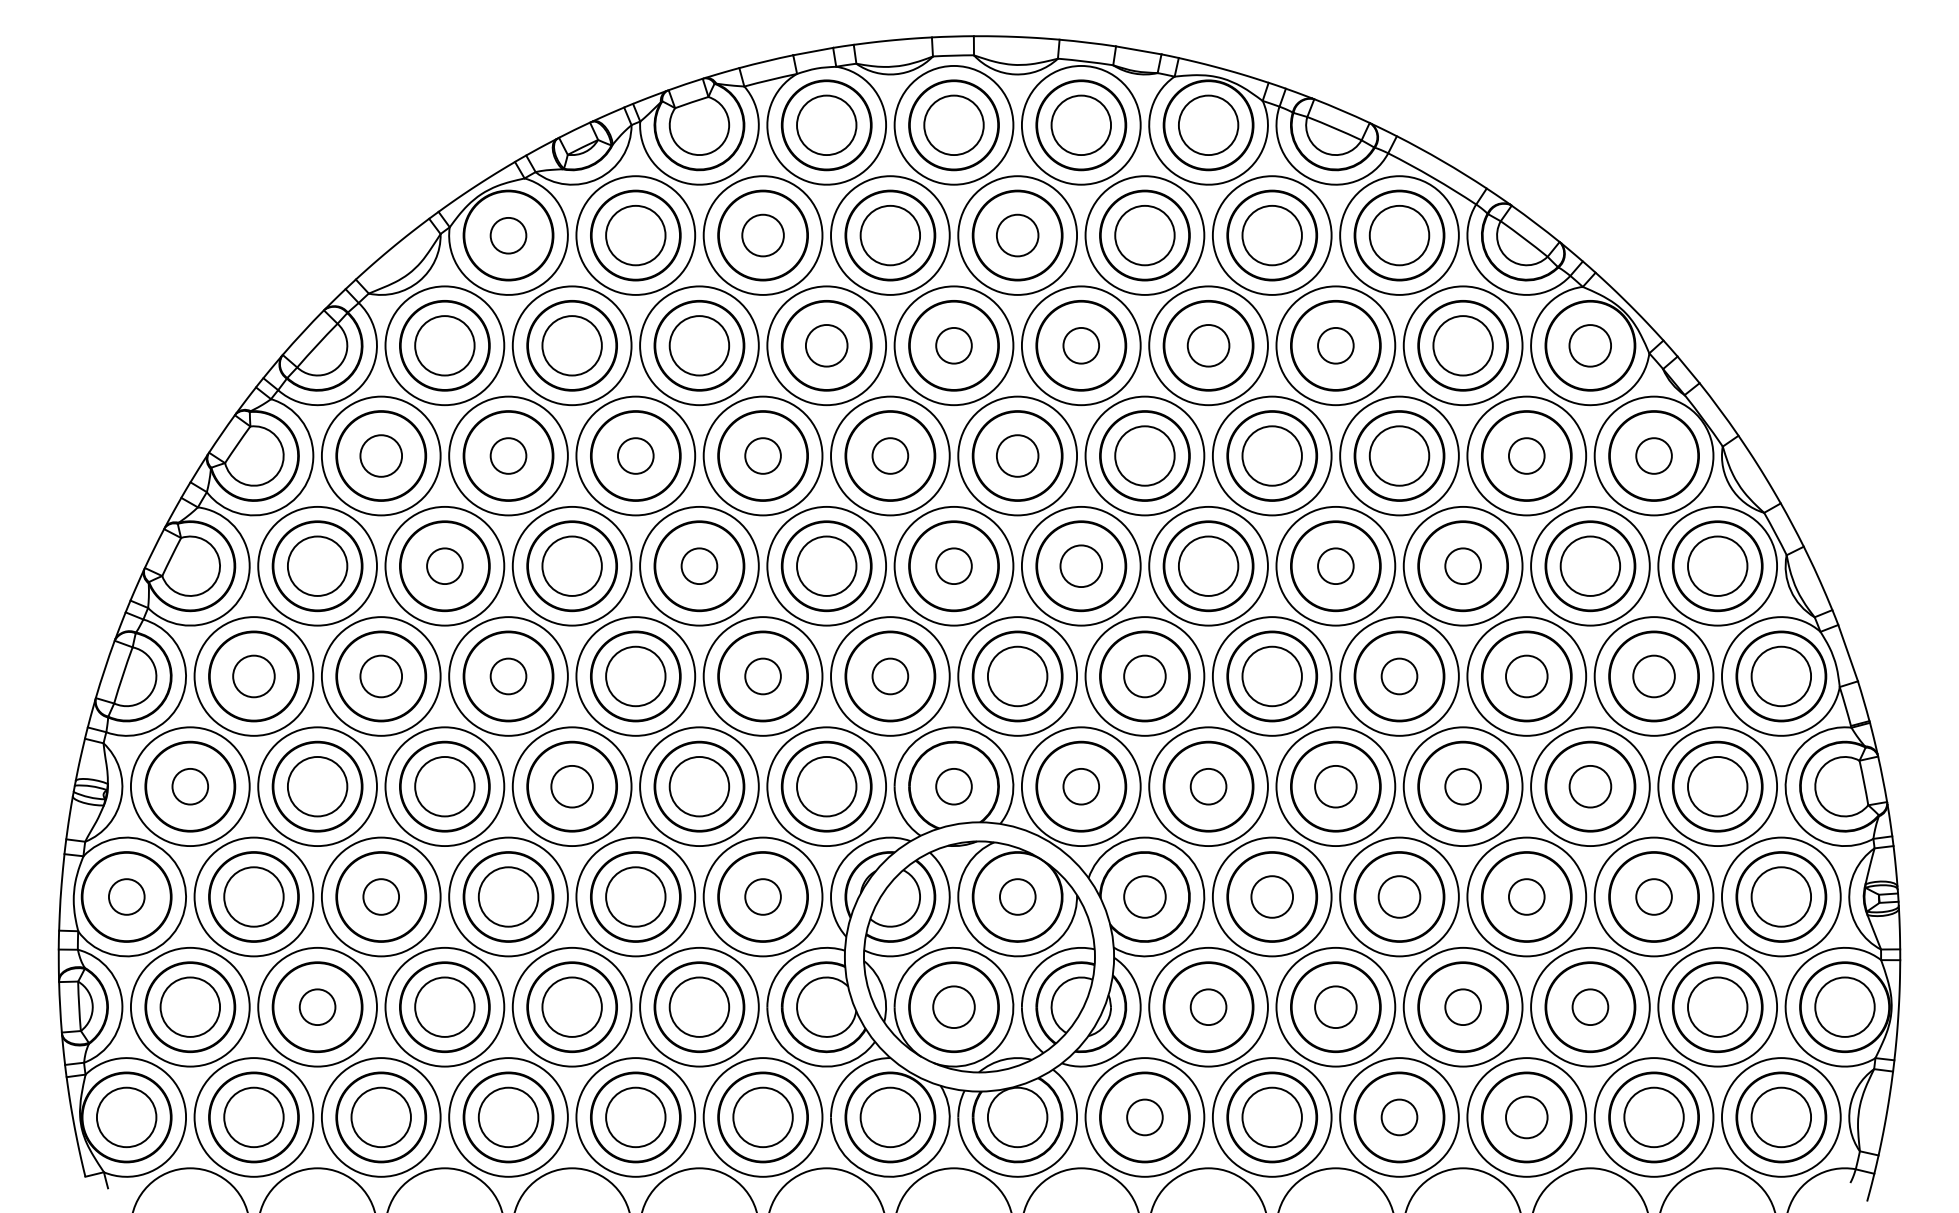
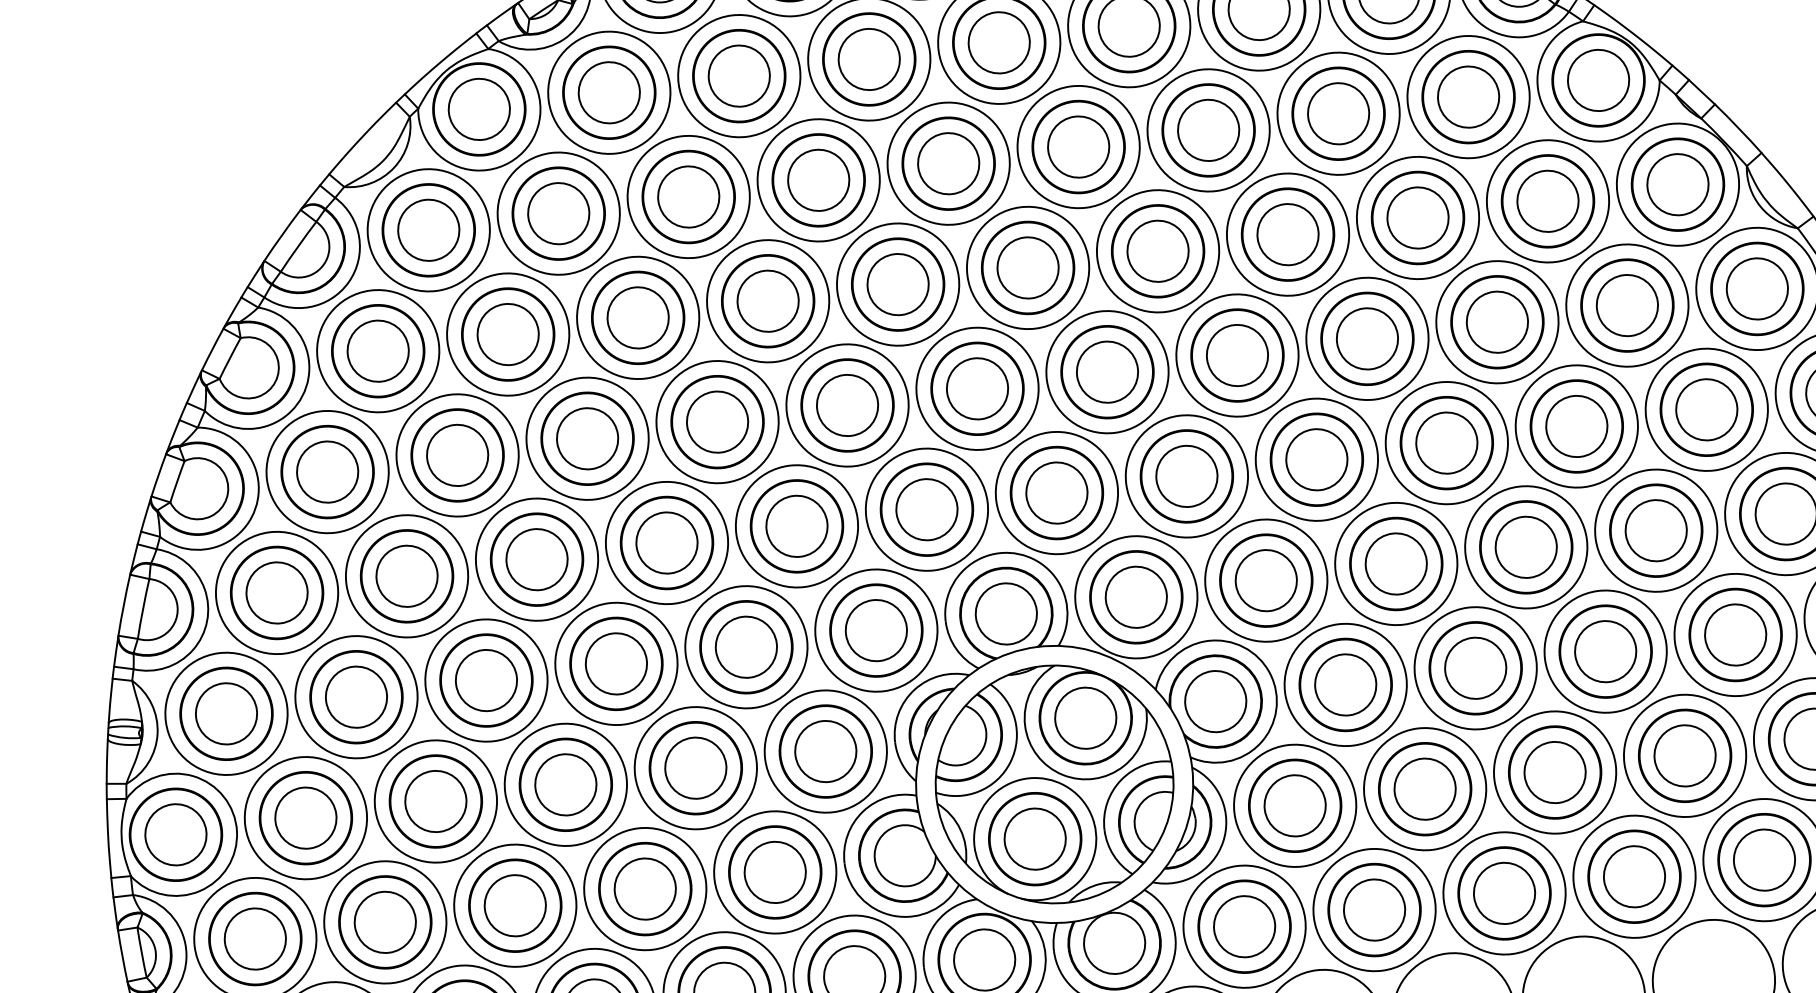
circle: (508, 235) -> (479, 109), size x1.67
circle: (762, 235) -> (738, 76), size x1.43
circle: (1017, 235) -> (999, 42), size x1.43
circle: (826, 345) -> (818, 180), size x1.43
circle: (953, 345) -> (948, 163), size x1.67
circle: (1081, 345) -> (1078, 146), size x1.67
circle: (1208, 345) -> (1208, 130), size x1.43
circle: (1335, 345) -> (1338, 113), size x1.67
circle: (1589, 345) -> (1597, 80), size x1.43
circle: (380, 455) -> (377, 350), size x1.43
circle: (508, 455) -> (508, 334), size x1.67
circle: (635, 455) -> (637, 317), size x1.67
circle: (762, 455) -> (767, 300), size x1.67
circle: (890, 455) -> (898, 284), size x1.67
circle: (1017, 455) -> (1027, 267), size x1.43
circle: (1526, 455) -> (1547, 200), size x1.67
circle: (1653, 455) -> (1677, 184), size x1.67
circle: (444, 565) -> (457, 454), size x1.67
circle: (699, 565) -> (717, 421), size x1.67
circle: (953, 565) -> (976, 388), size x1.67
circle: (1081, 565) -> (1107, 371), size x1.43
circle: (1335, 565) -> (1366, 338), size x1.67
circle: (1462, 565) -> (1496, 321), size x1.67
circle: (253, 676) -> (276, 593), size x1.43
circle: (380, 676) -> (406, 576), size x1.43
circle: (508, 676) -> (536, 559), size x1.67
circle: (762, 676) -> (796, 526), size x1.67
circle: (890, 676) -> (927, 509), size x1.67
circle: (1144, 676) -> (1186, 476), size x1.43
circle: (1399, 676) -> (1446, 443), size x1.67
circle: (1526, 676) -> (1576, 426), size x1.43
circle: (1653, 676) -> (1706, 409), size x1.43
circle: (190, 786) -> (226, 713), size x1.67
circle: (571, 786) -> (615, 663), size x1.43
circle: (953, 786) -> (1005, 613), size x1.67
circle: (1081, 786) -> (1136, 597), size x1.67
circle: (1208, 786) -> (1266, 580), size x1.67
circle: (1335, 786) -> (1395, 563), size x1.43
circle: (1462, 786) -> (1525, 547), size x1.67
circle: (1590, 786) -> (1656, 530), size x1.43
circle: (126, 896) -> (175, 834), size x1.67
circle: (380, 896) -> (435, 801), size x1.67
circle: (762, 896) -> (825, 751), size x1.67
circle: (1017, 896) -> (1085, 717), size x1.67
circle: (1144, 896) -> (1215, 701), size x1.43
circle: (1271, 896) -> (1344, 684), size x1.43
circle: (1399, 896) -> (1475, 667), size x1.43
circle: (1526, 896) -> (1605, 651), size x1.67
circle: (1653, 896) -> (1735, 634), size x1.67
circle: (317, 1006) -> (385, 921), size x1.67
circle: (953, 1006) -> (1034, 838), size x1.43
circle: (1208, 1006) -> (1294, 805), size x1.67
circle: (1335, 1006) -> (1424, 788), size x1.43
circle: (1462, 1006) -> (1554, 771), size x1.67
circle: (1590, 1006) -> (1685, 755), size x1.67
circle: (1144, 1117) -> (1244, 926), size x1.67
circle: (1399, 1117) -> (1504, 893), size x1.67
circle: (1526, 1117) -> (1634, 876), size x1.43

